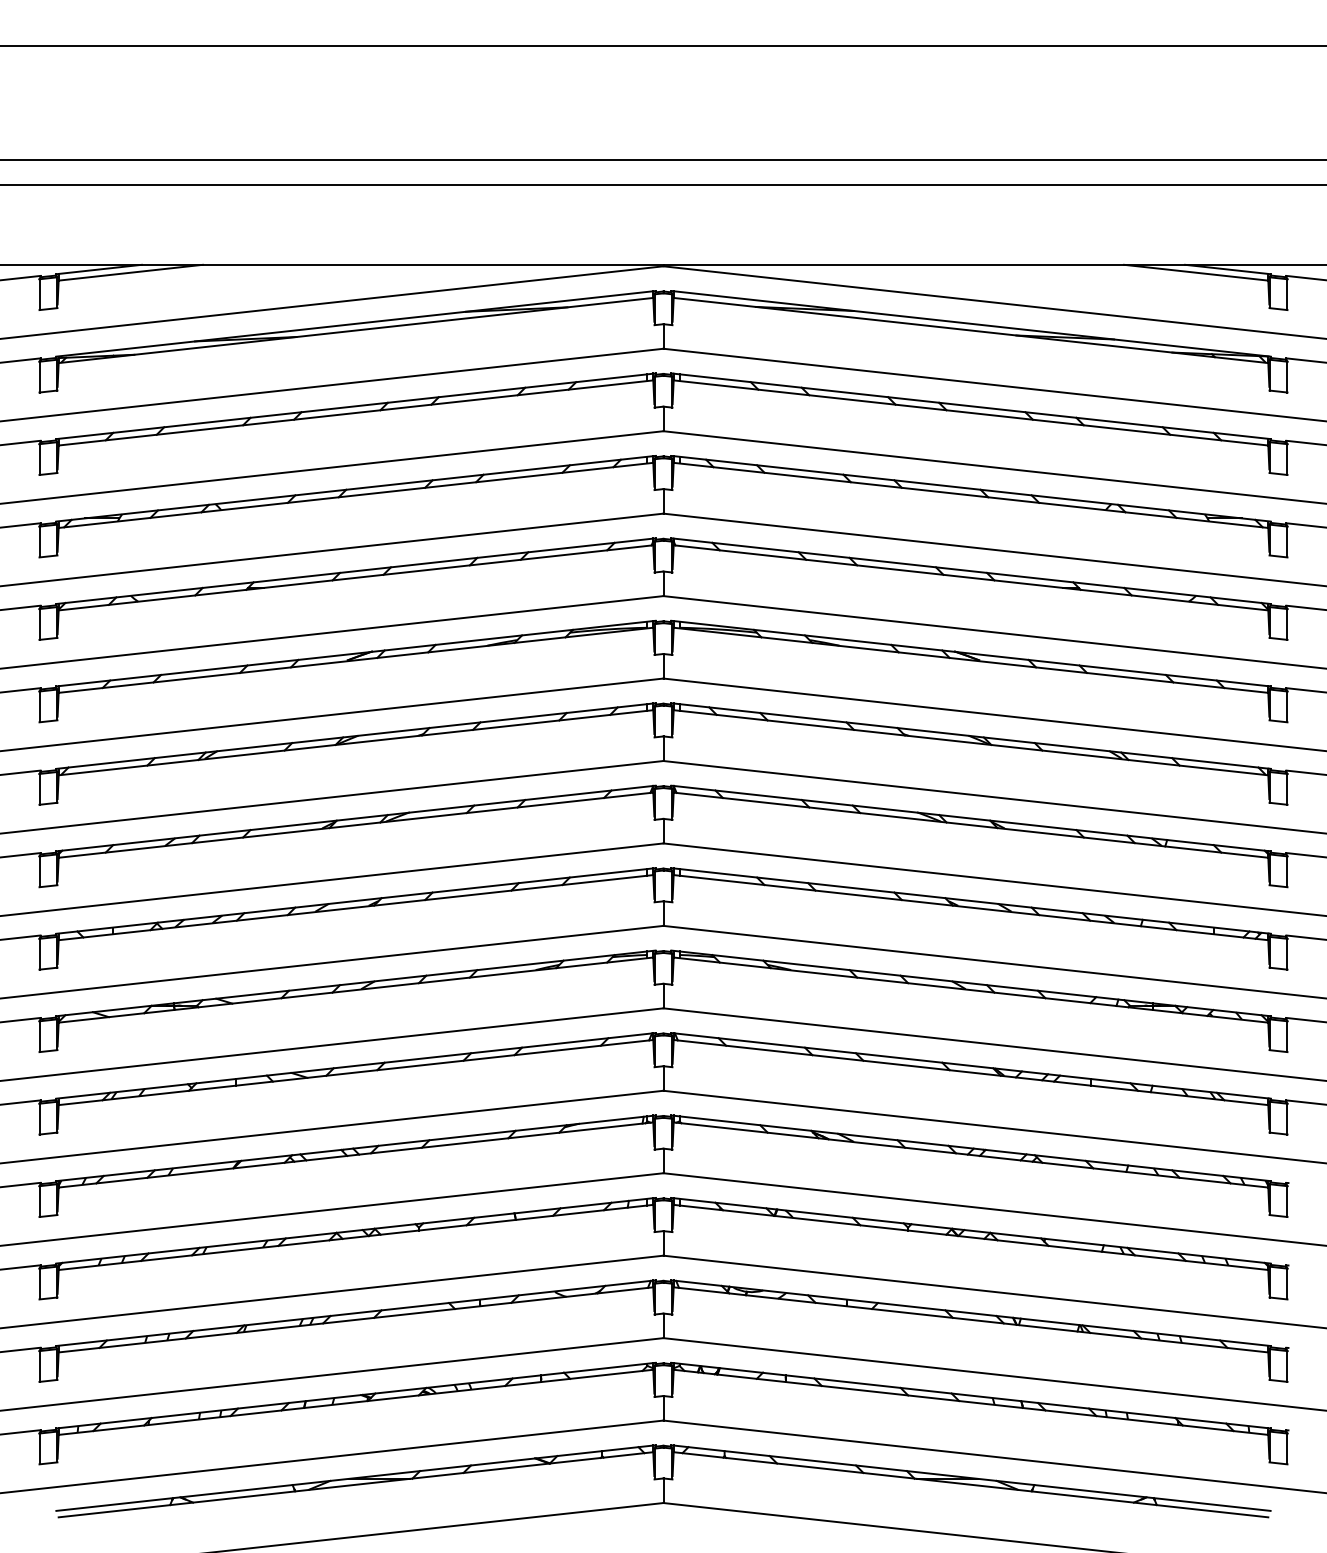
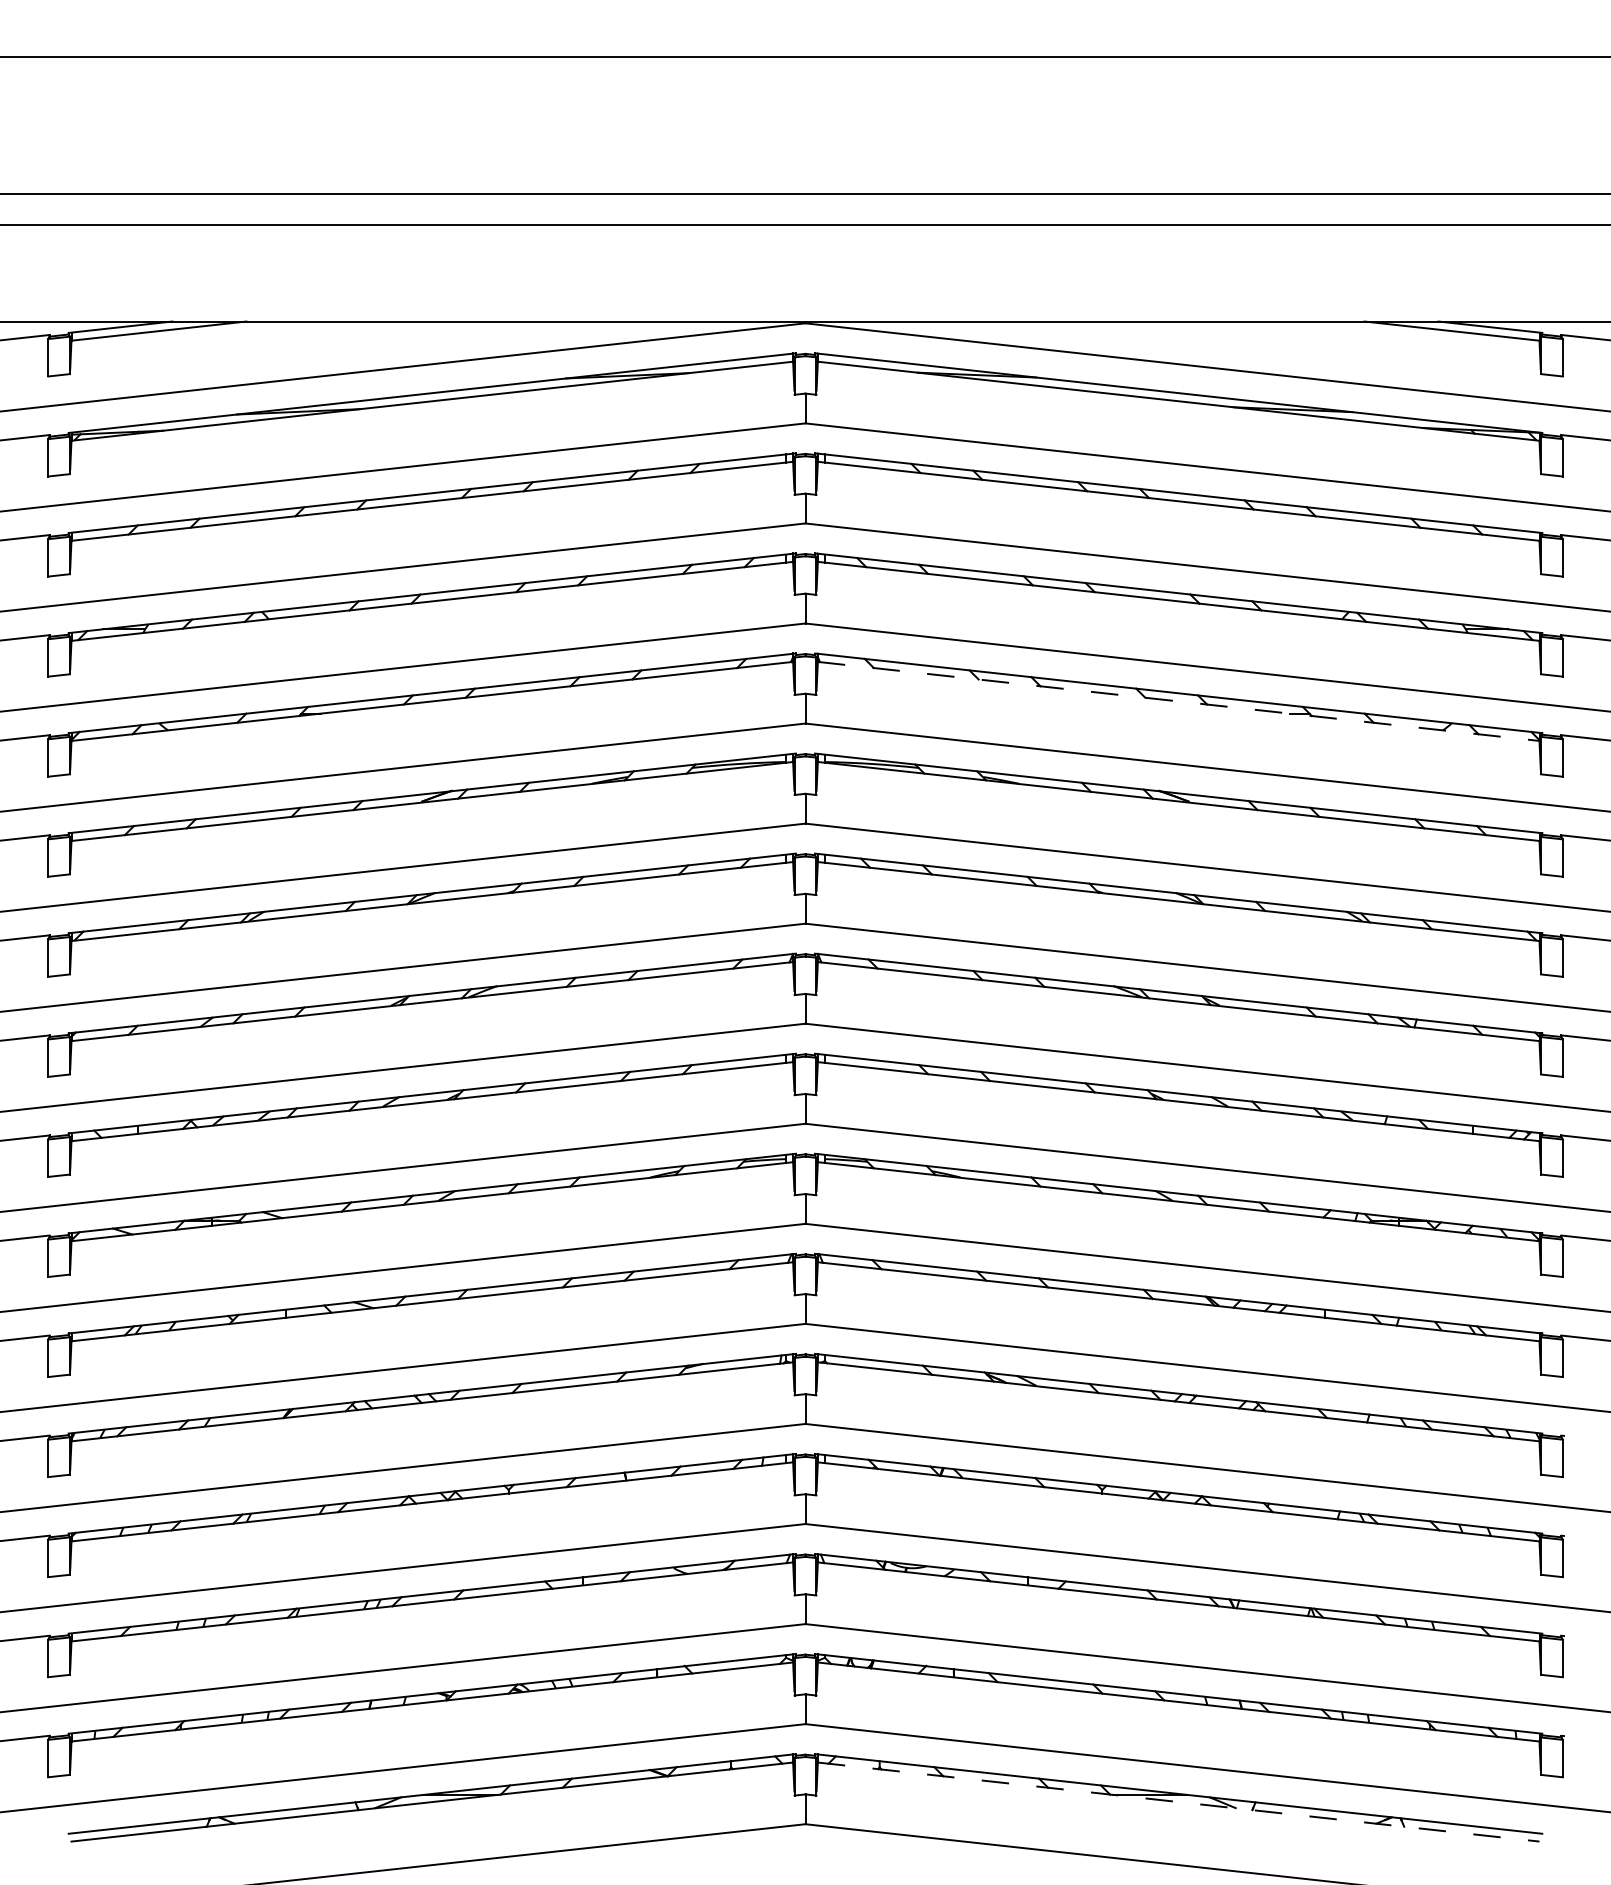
line: (970, 577) -> (1178, 701), solid -> dashed
line: (970, 1485) -> (1178, 1802), solid -> dashed

